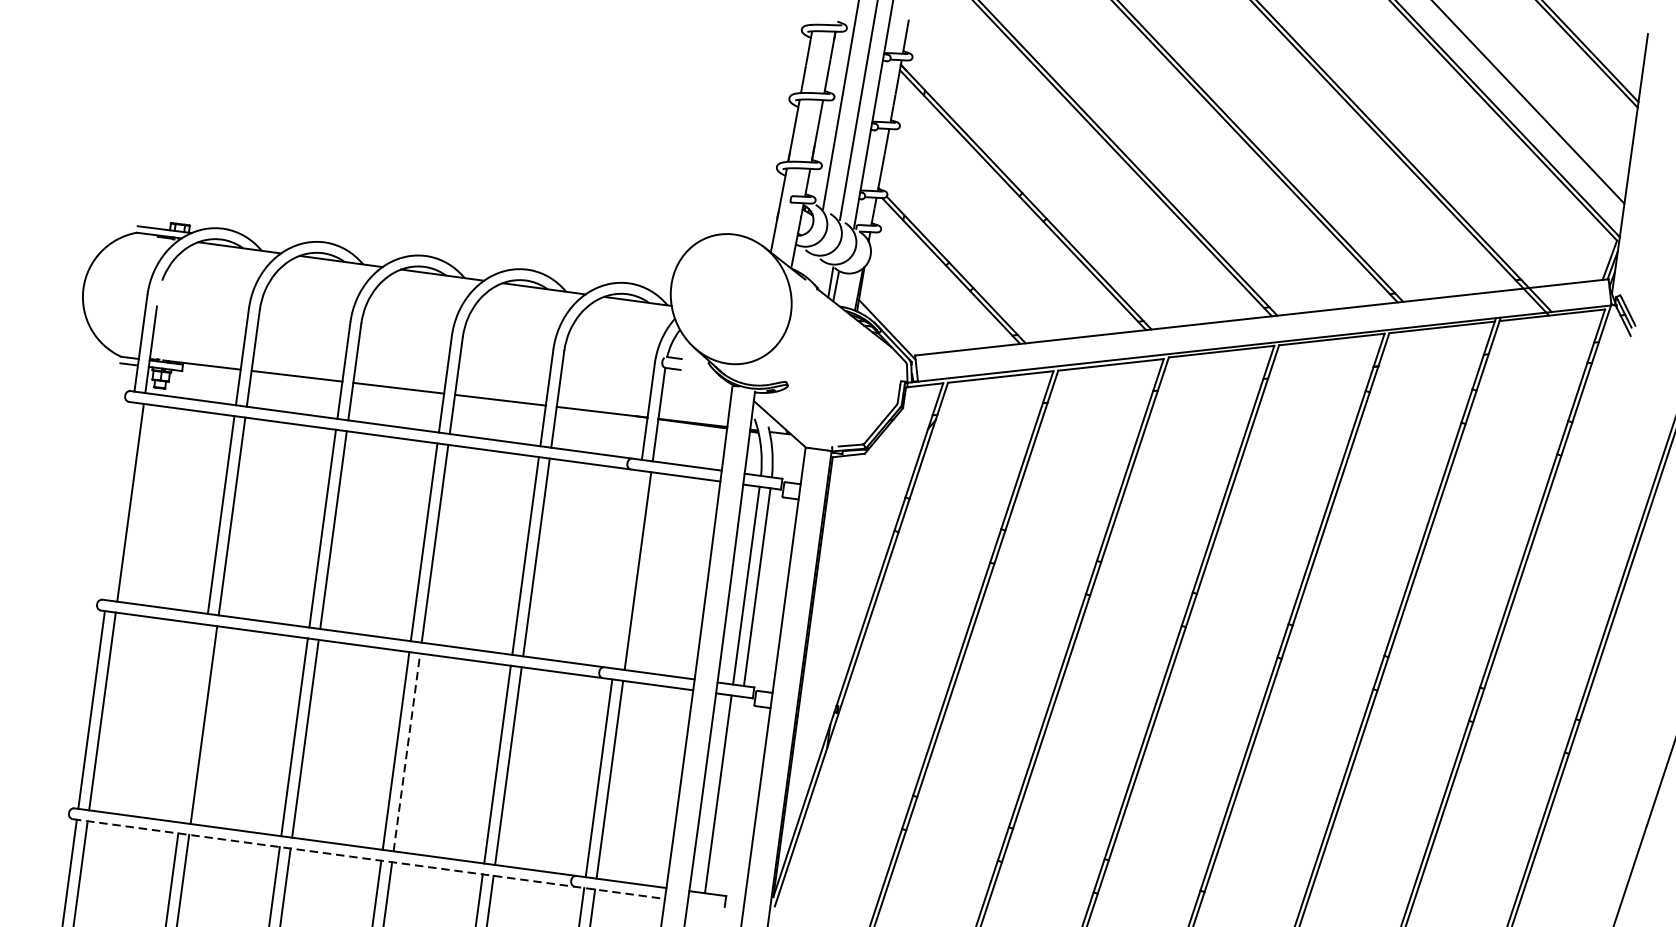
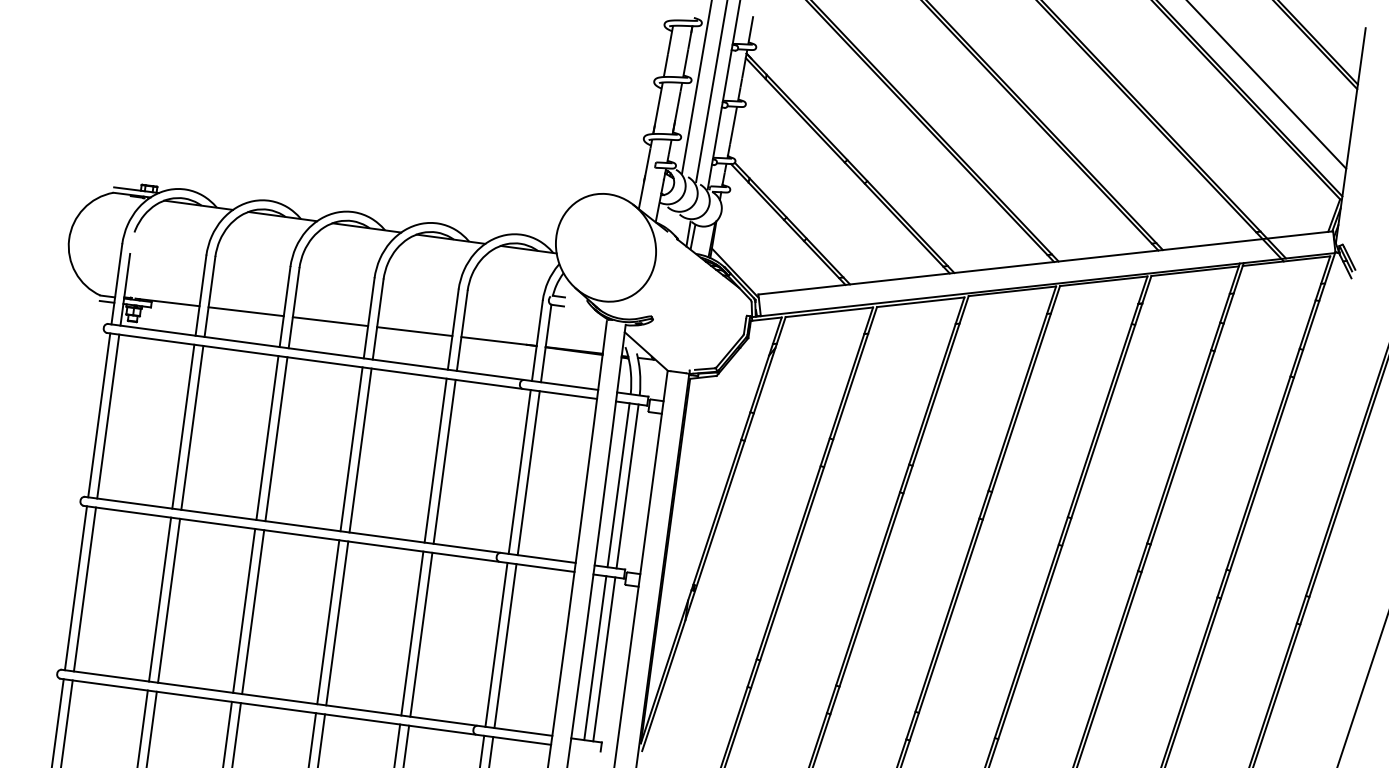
line: (120, 501) -> (99, 415), added
line: (626, 569) -> (519, 471), added
line: (193, 723) -> (160, 599), added
line: (407, 752) -> (337, 623), dashed -> solid
line: (729, 795) -> (604, 659), added
line: (368, 858) -> (305, 711), dashed -> solid

